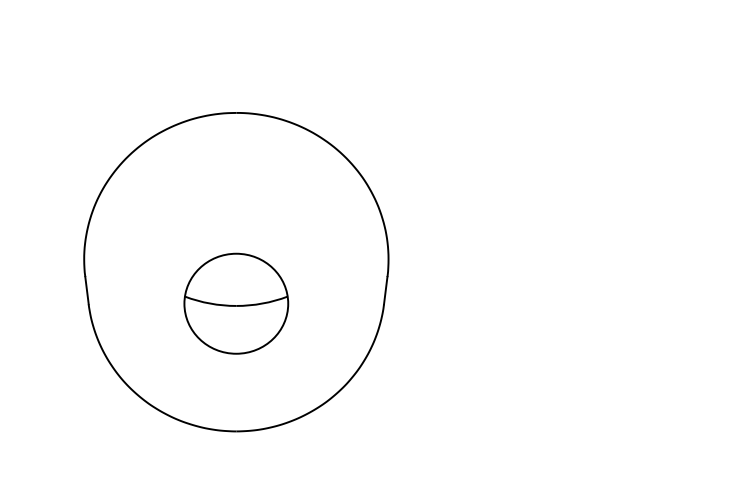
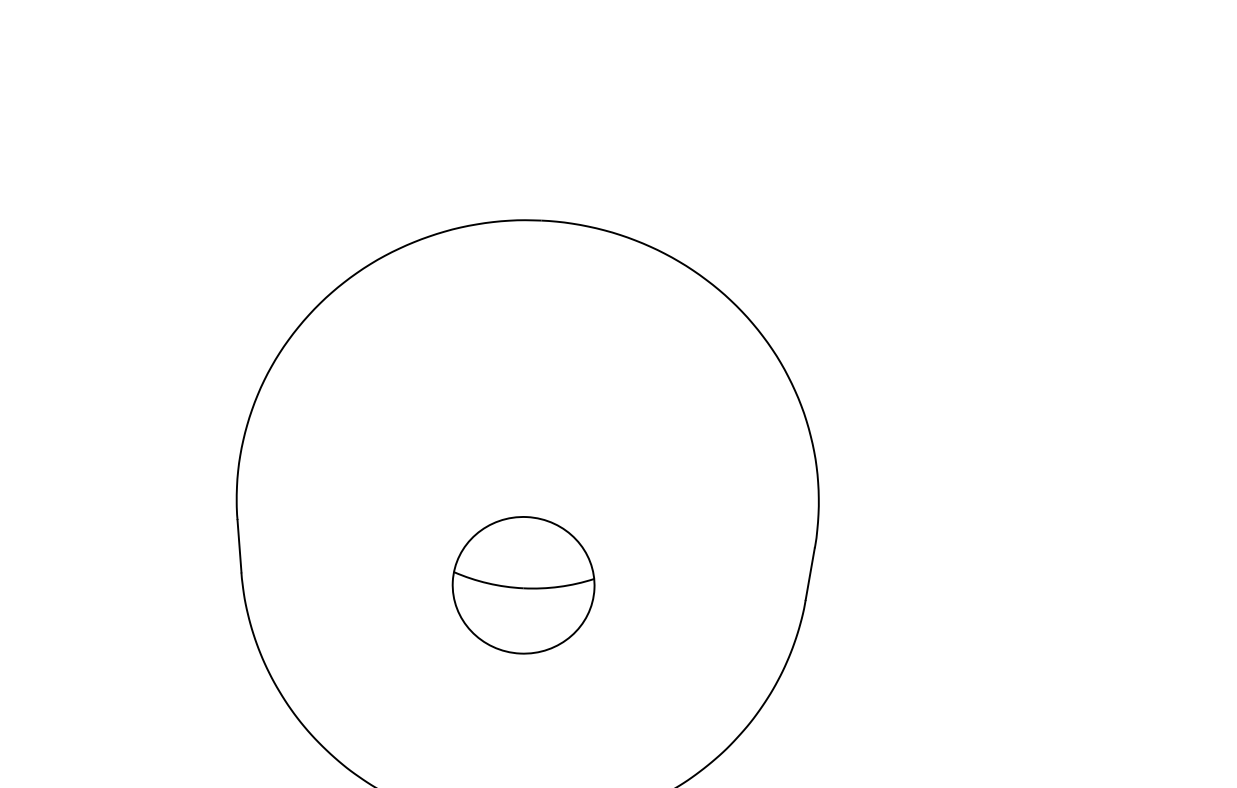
part: (236, 303) -> (523, 584), size x0.71

